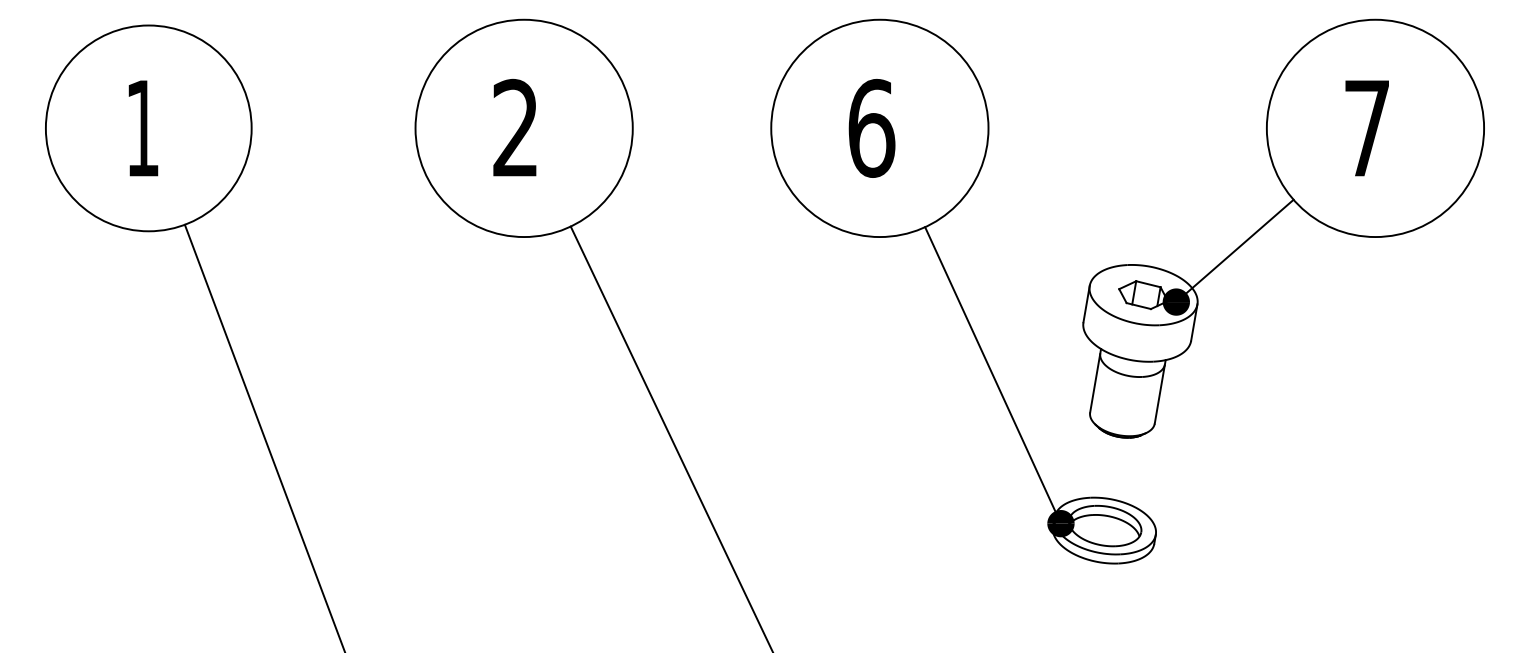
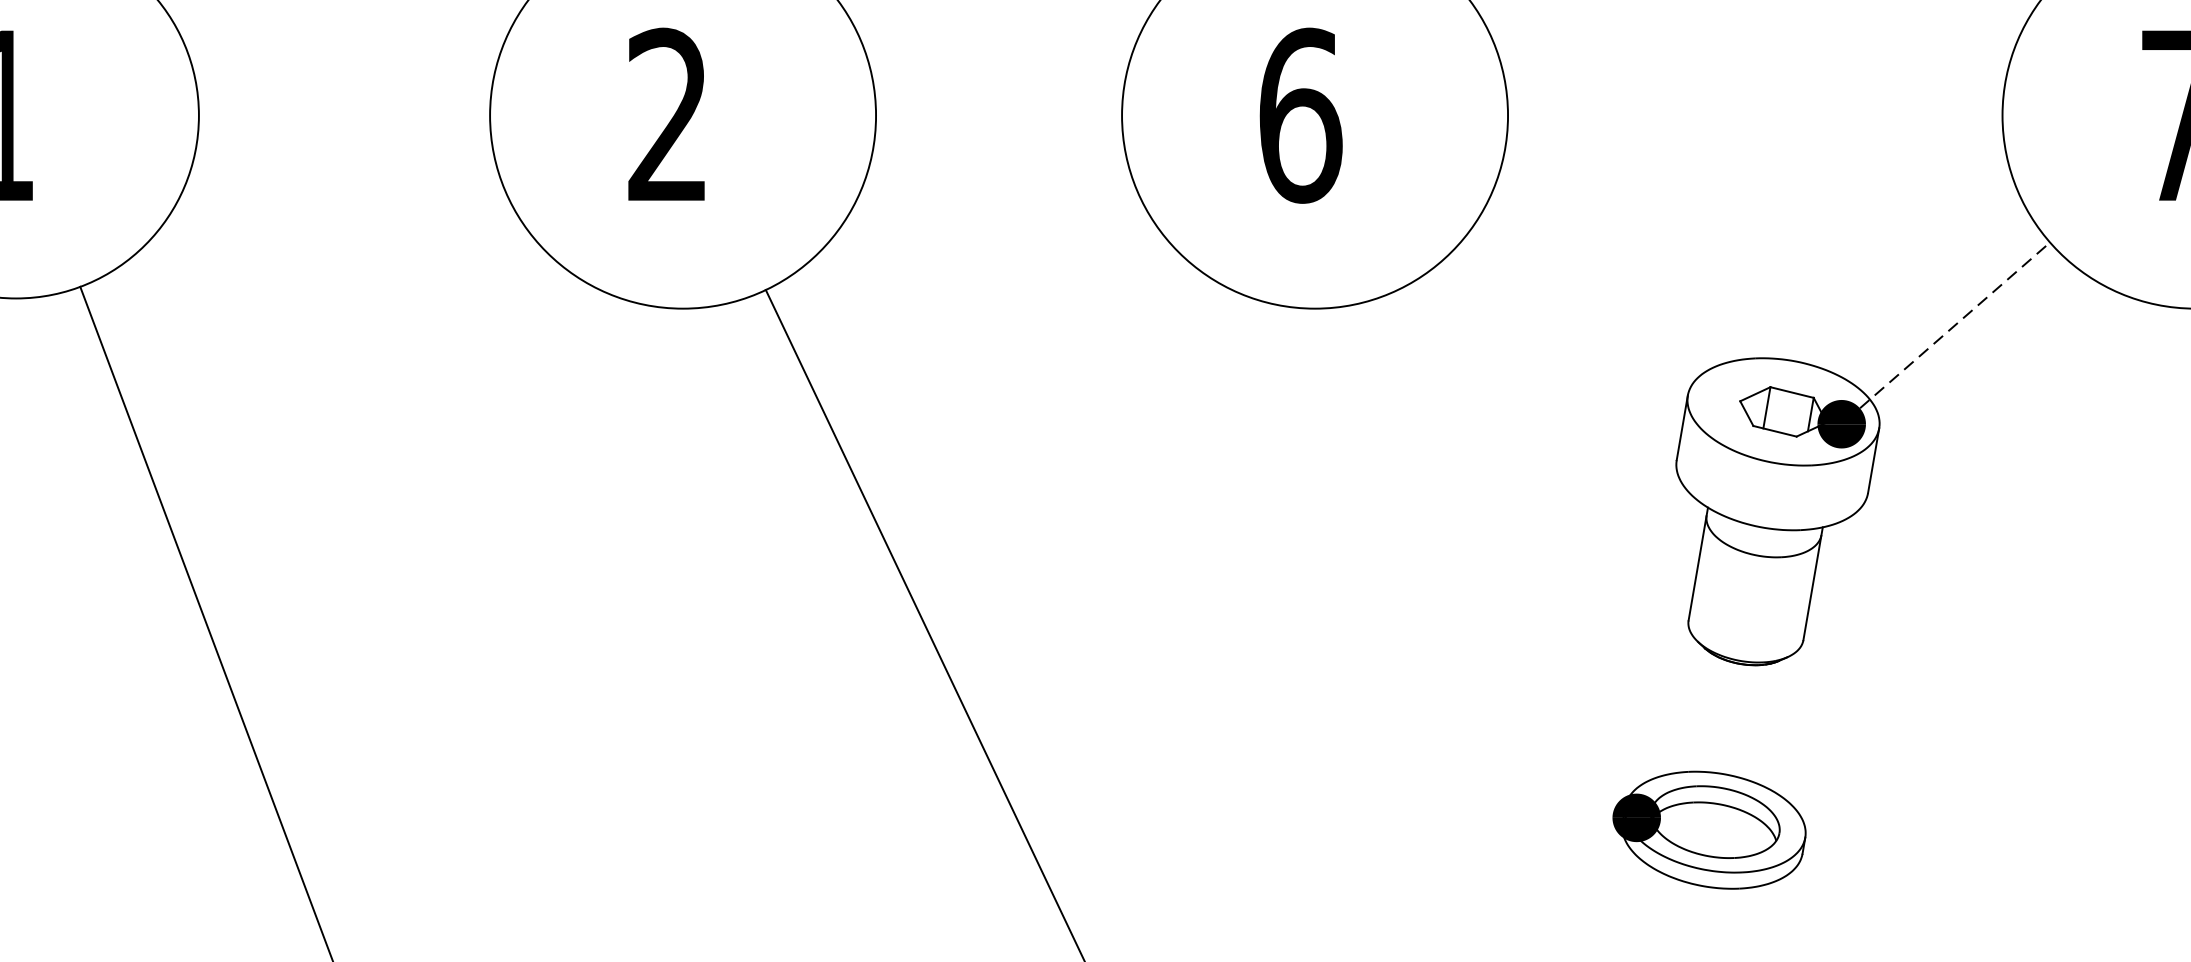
line: (1240, 246) -> (1955, 325), solid -> dashed
line: (990, 369) -> (1511, 543), removed

